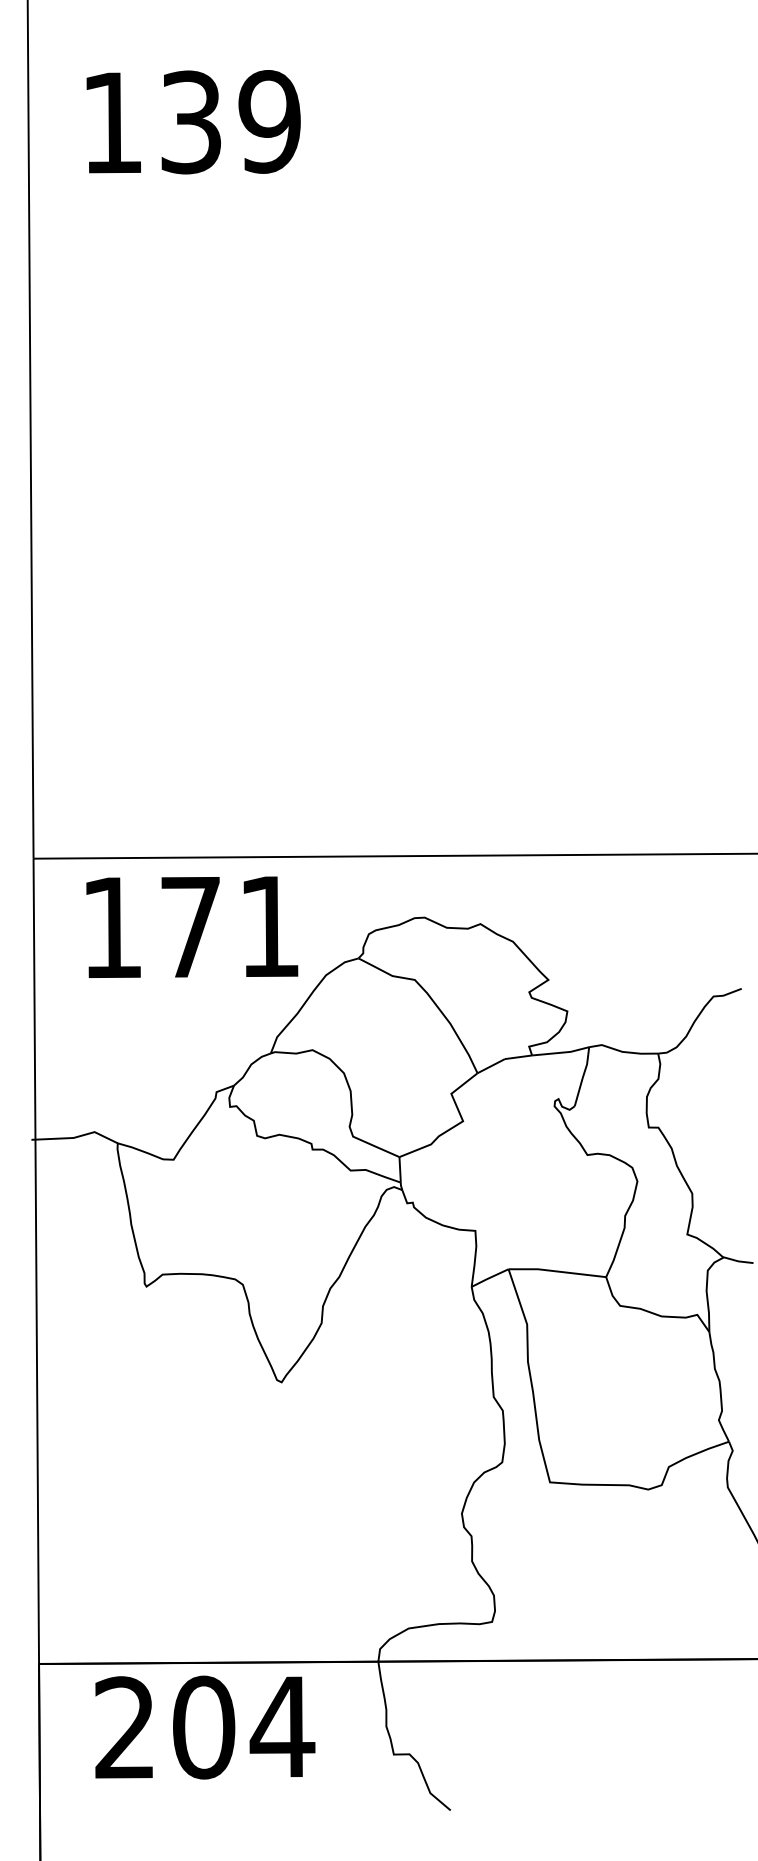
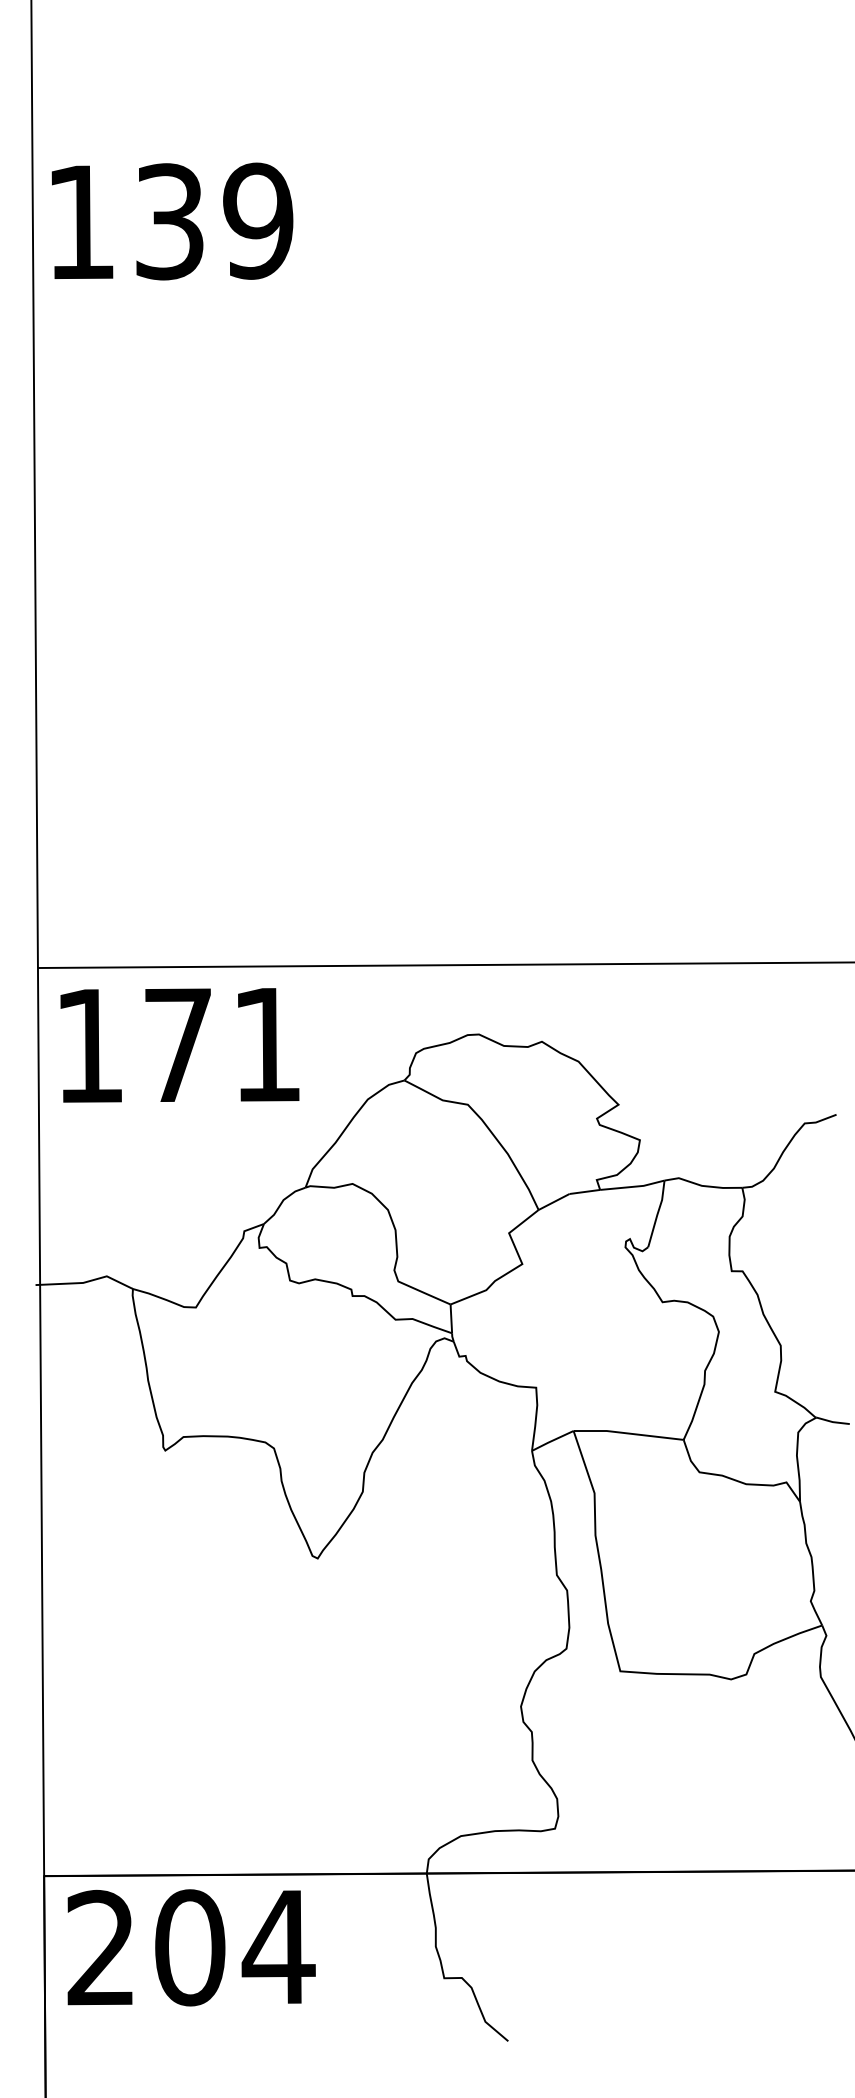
text: (193, 122) -> (172, 221), moved
text: (191, 927) -> (179, 1045), moved
text: (205, 1727) -> (191, 1947), moved

